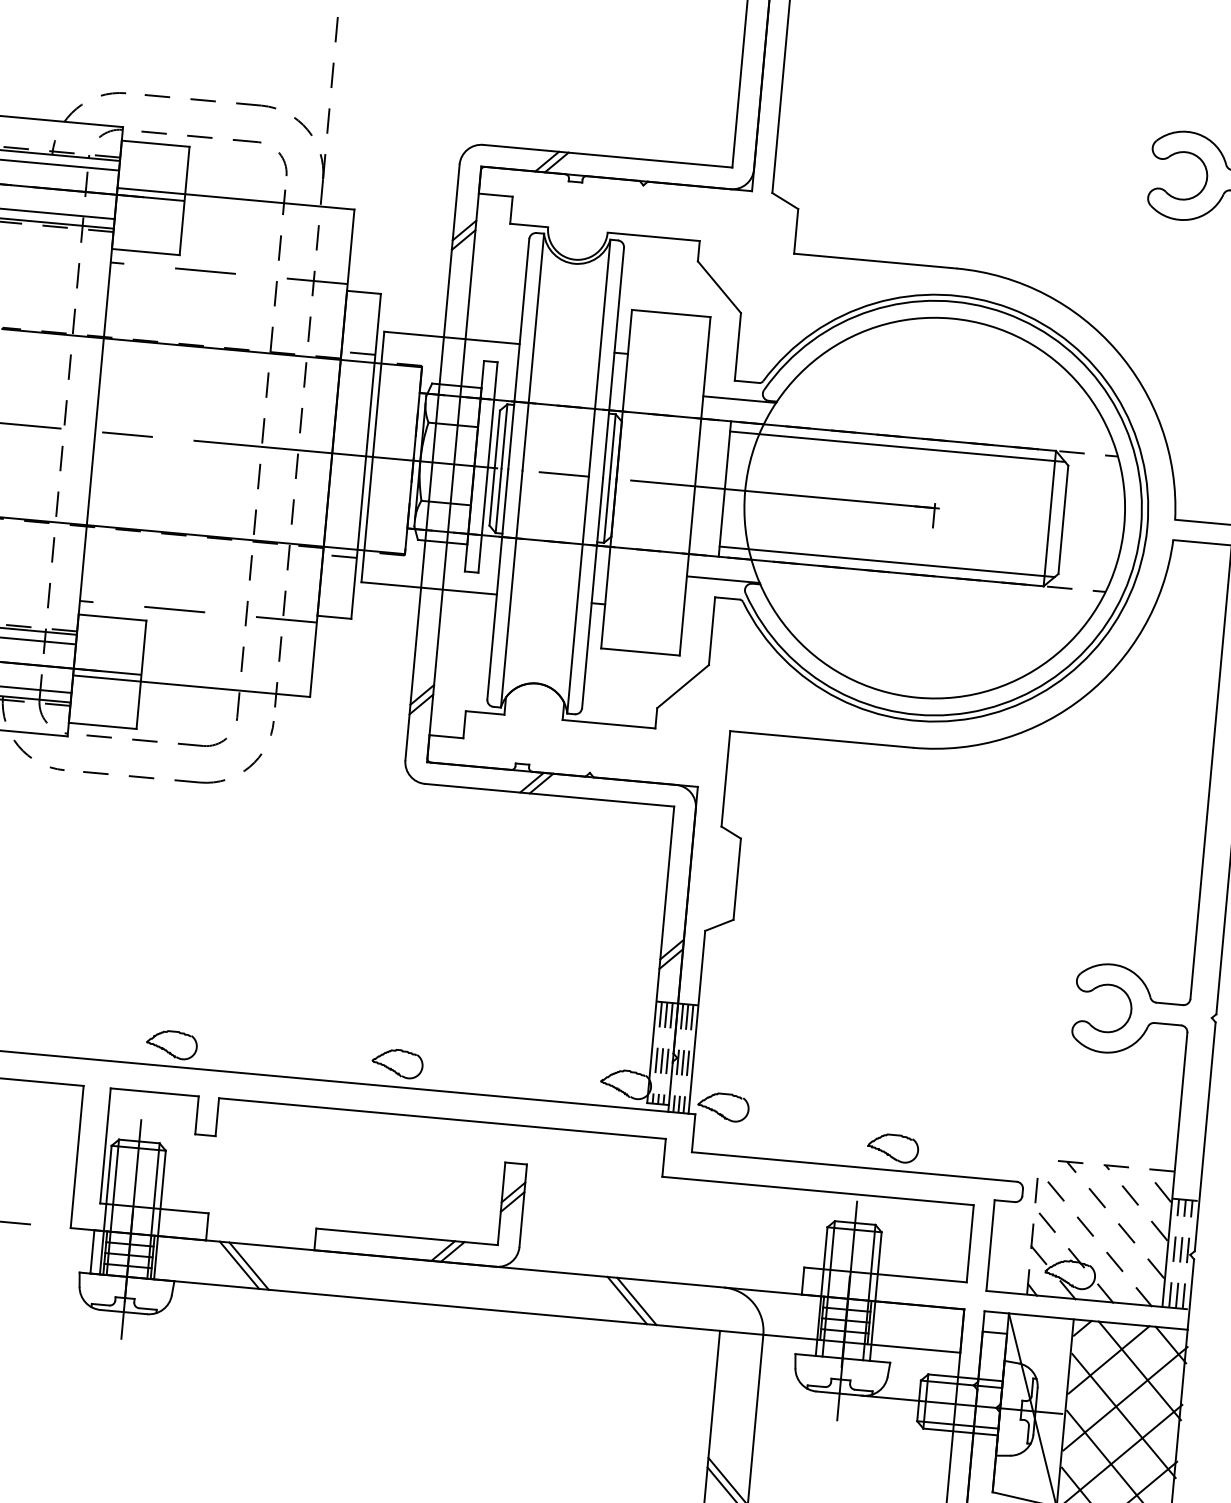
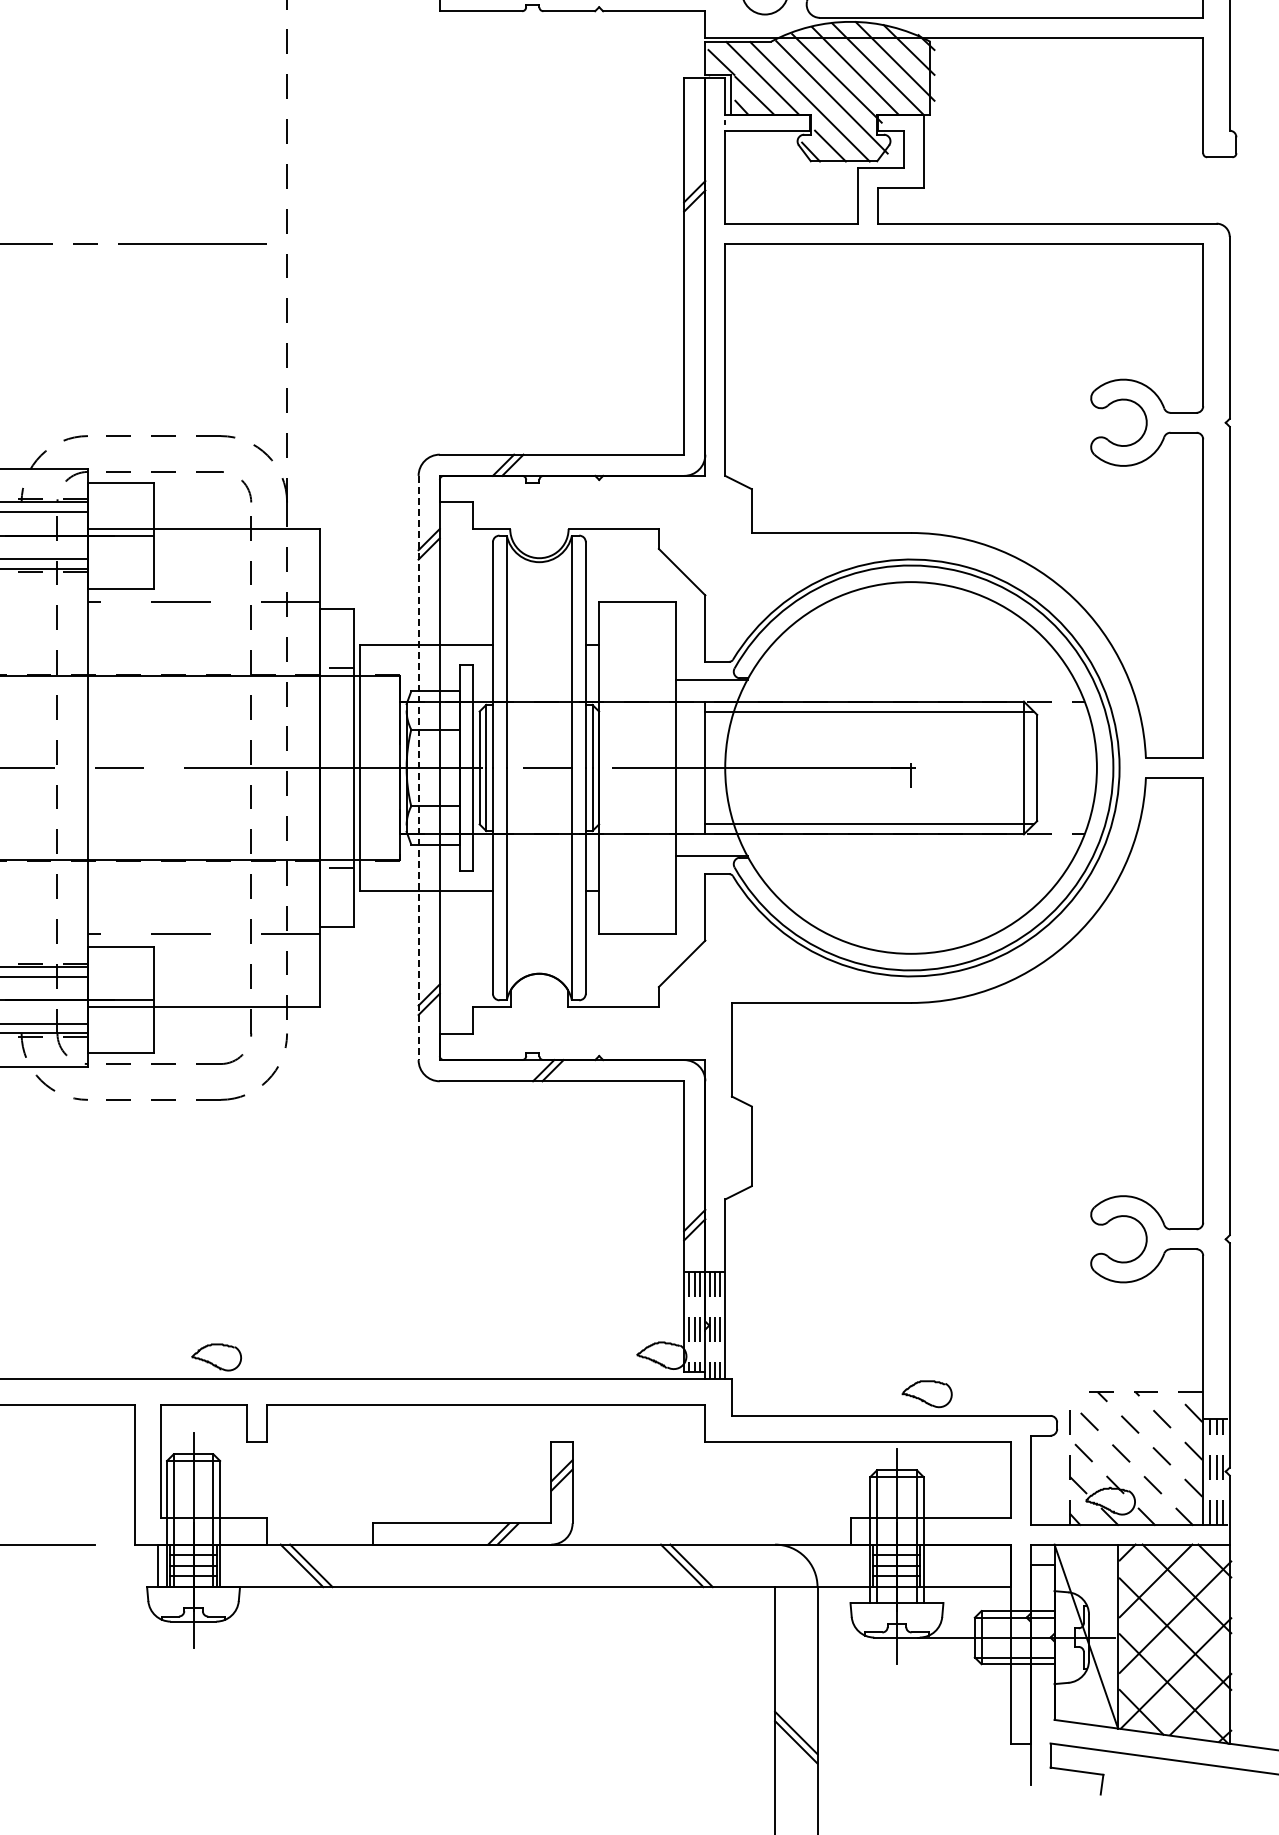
line: (432, 462) -> (418, 768), solid -> dashed
part: (397, 1063) -> (437, 1355), removed
part: (723, 1107) -> (758, 1369), removed

